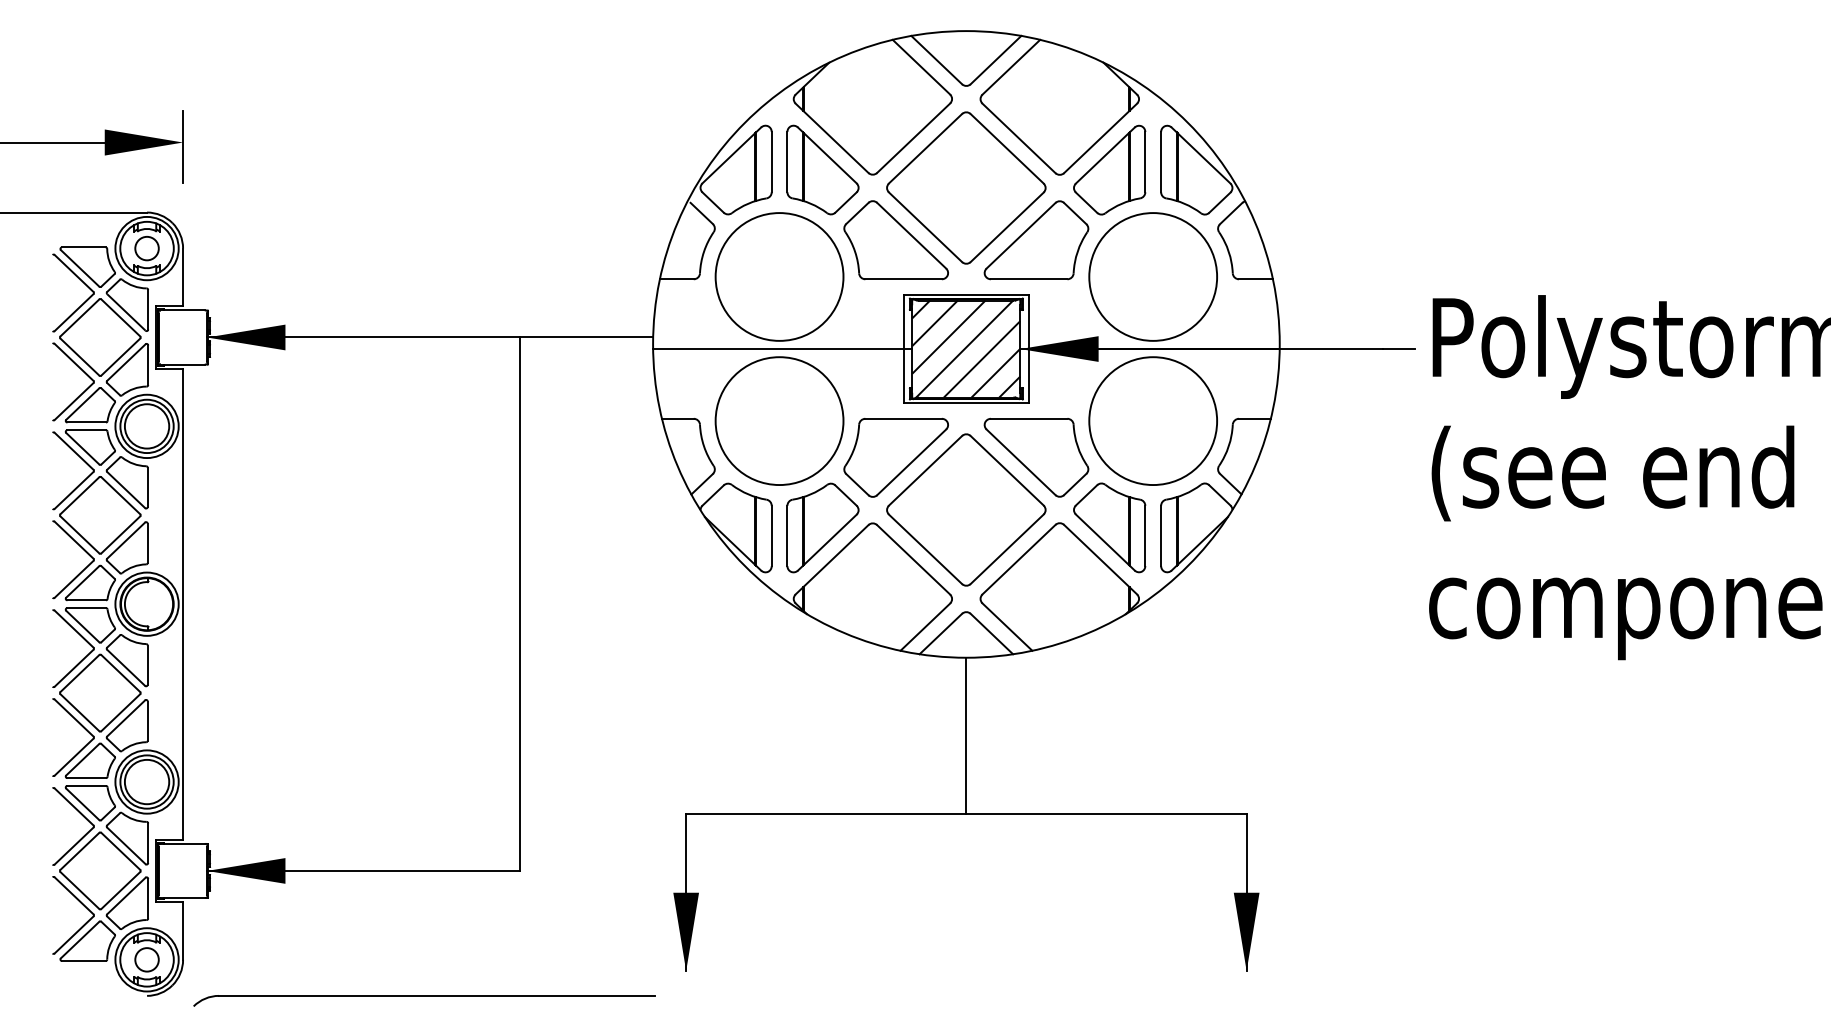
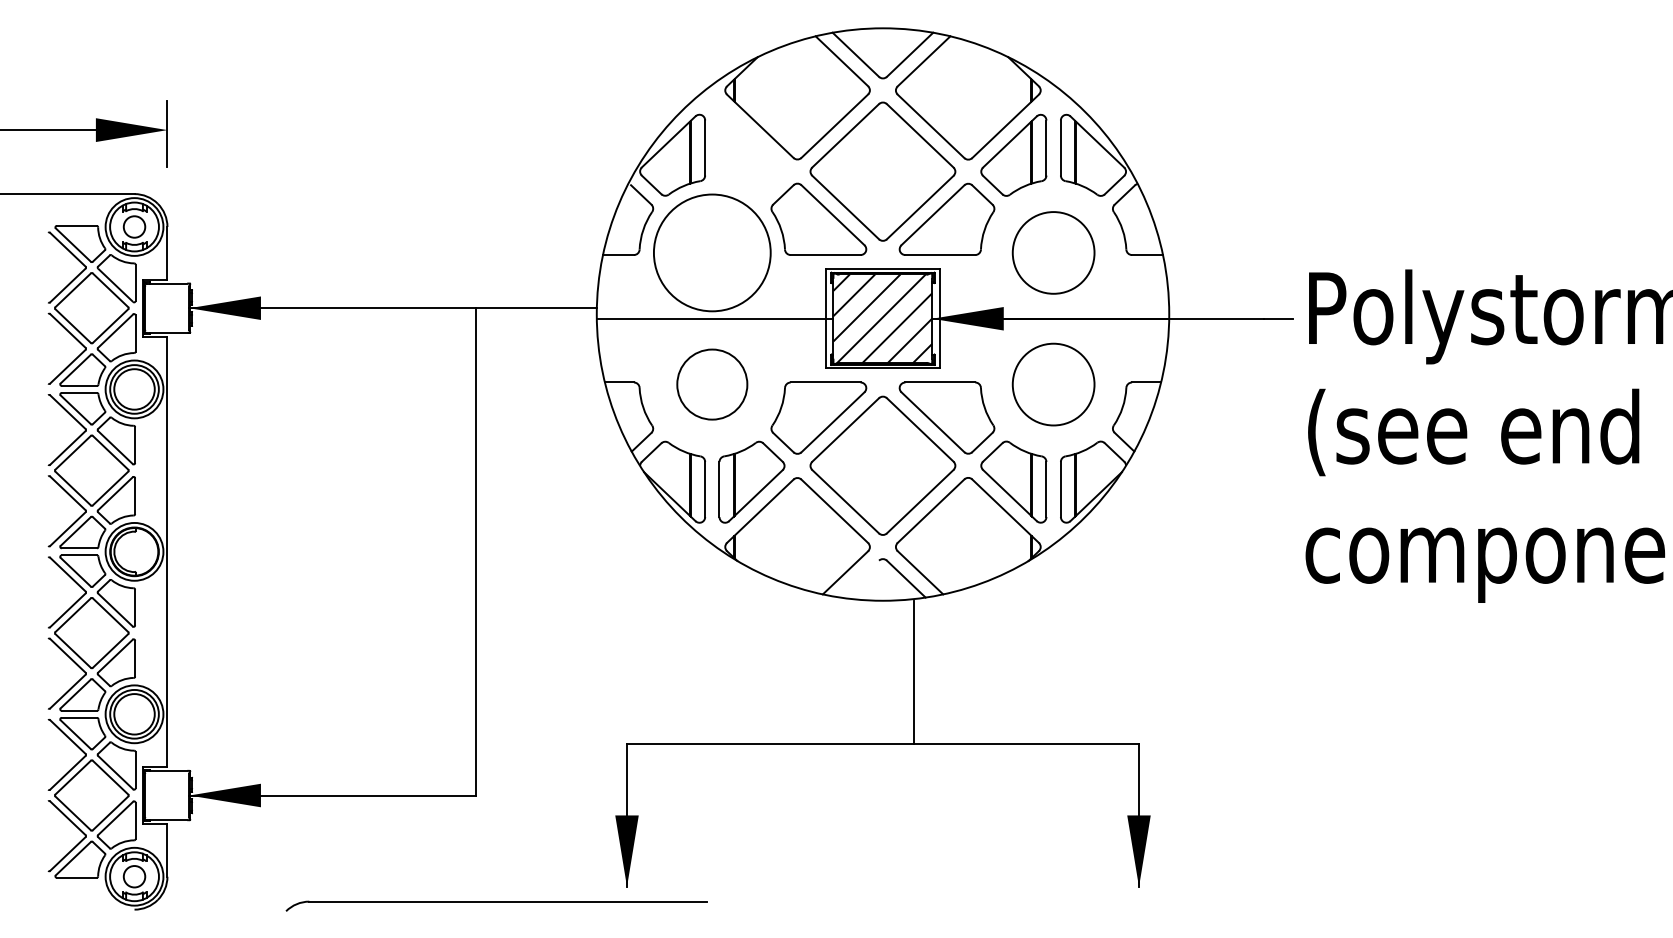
part: (822, 169) -> (751, 154), removed
circle: (1153, 276) -> (1053, 252), size x0.7
circle: (778, 420) -> (711, 384), size x0.6
circle: (1153, 420) -> (1053, 384), size x0.7
line: (940, 633) -> (859, 578), removed
line: (966, 735) -> (914, 671), moved
part: (423, 1000) -> (496, 905), moved

